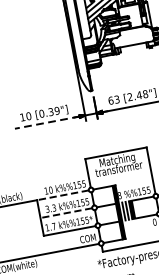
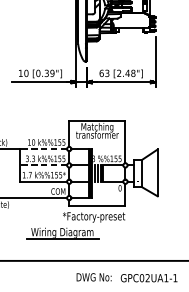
line: (47, 123) -> (41, 82), dashed -> solid

